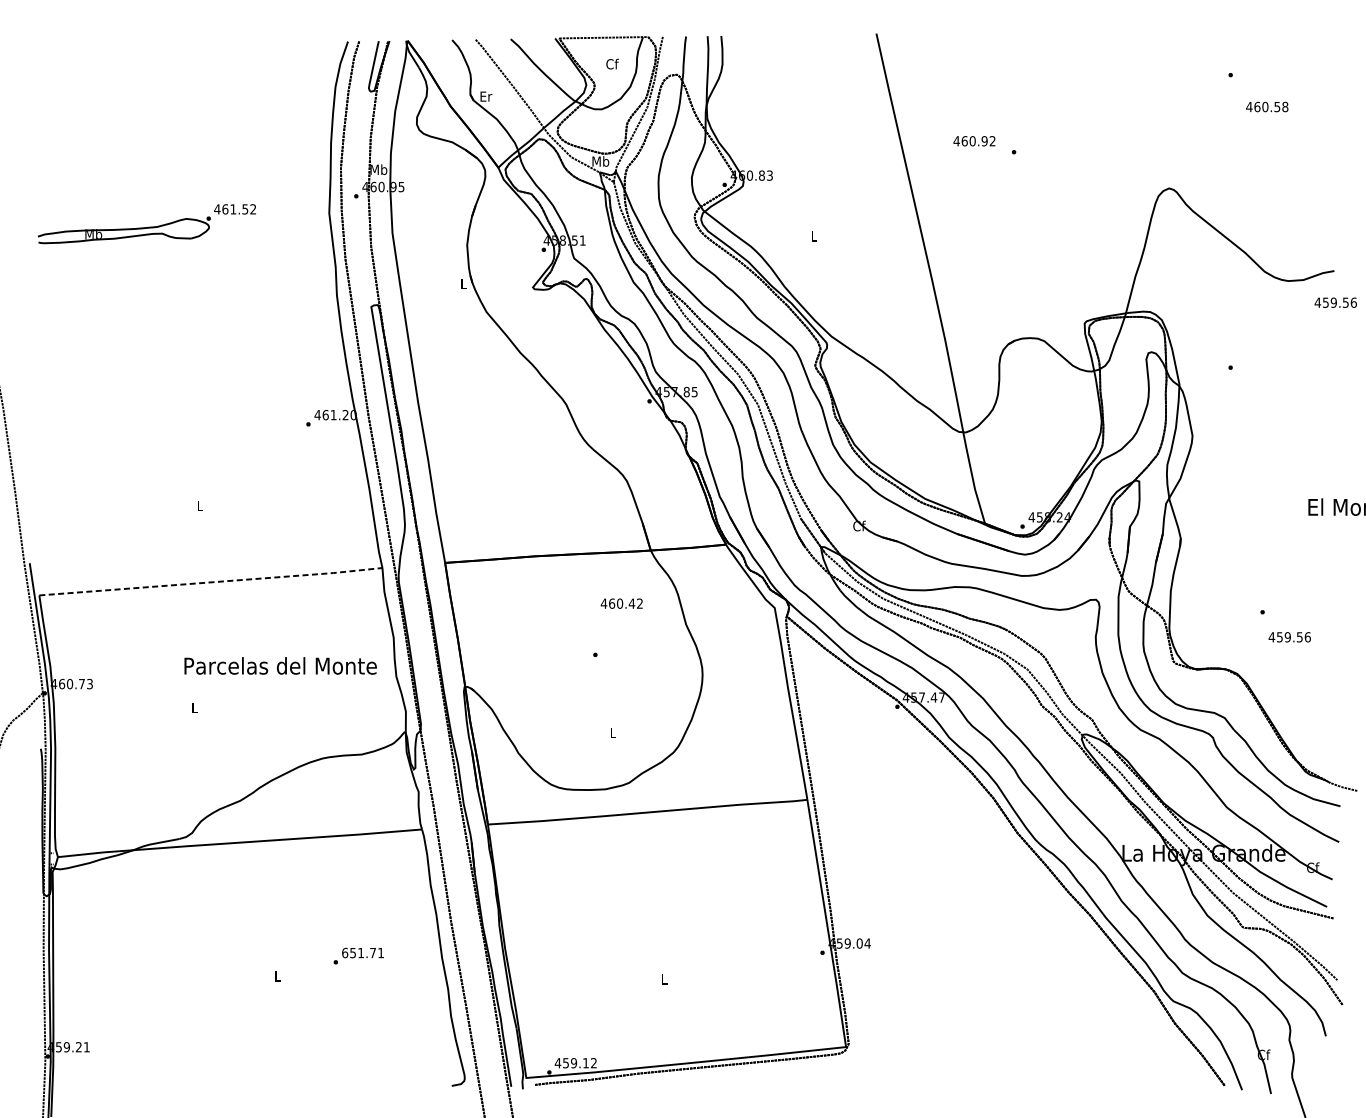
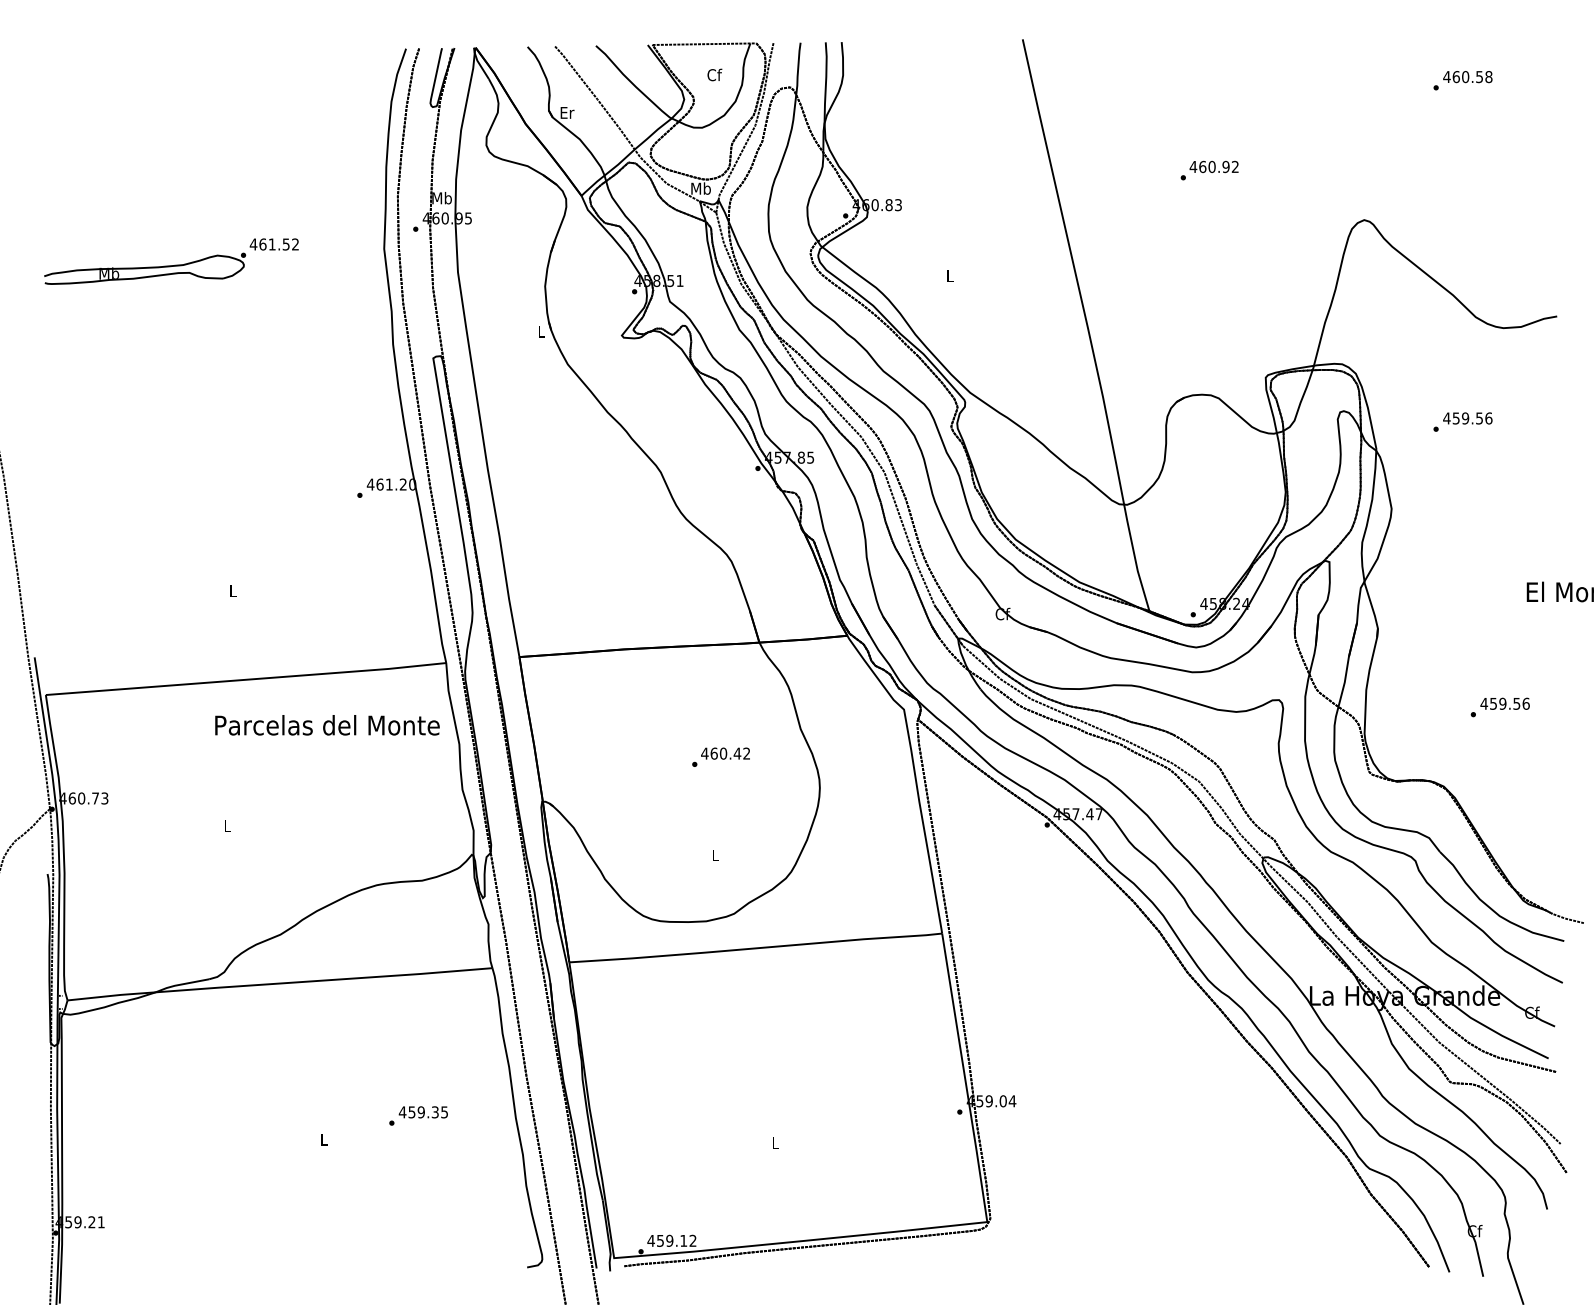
text: (1266, 107) -> (1467, 77), moved
text: (973, 140) -> (1213, 166), moved
text: (1335, 302) -> (1467, 418), moved
line: (212, 582) -> (247, 679), dashed -> solid
text: (621, 603) -> (725, 753), moved
text: (1289, 636) -> (1504, 703), moved
text: (280, 666) -> (327, 725), moved
text: (362, 953) -> (422, 1112), 651.71 -> 459.35

